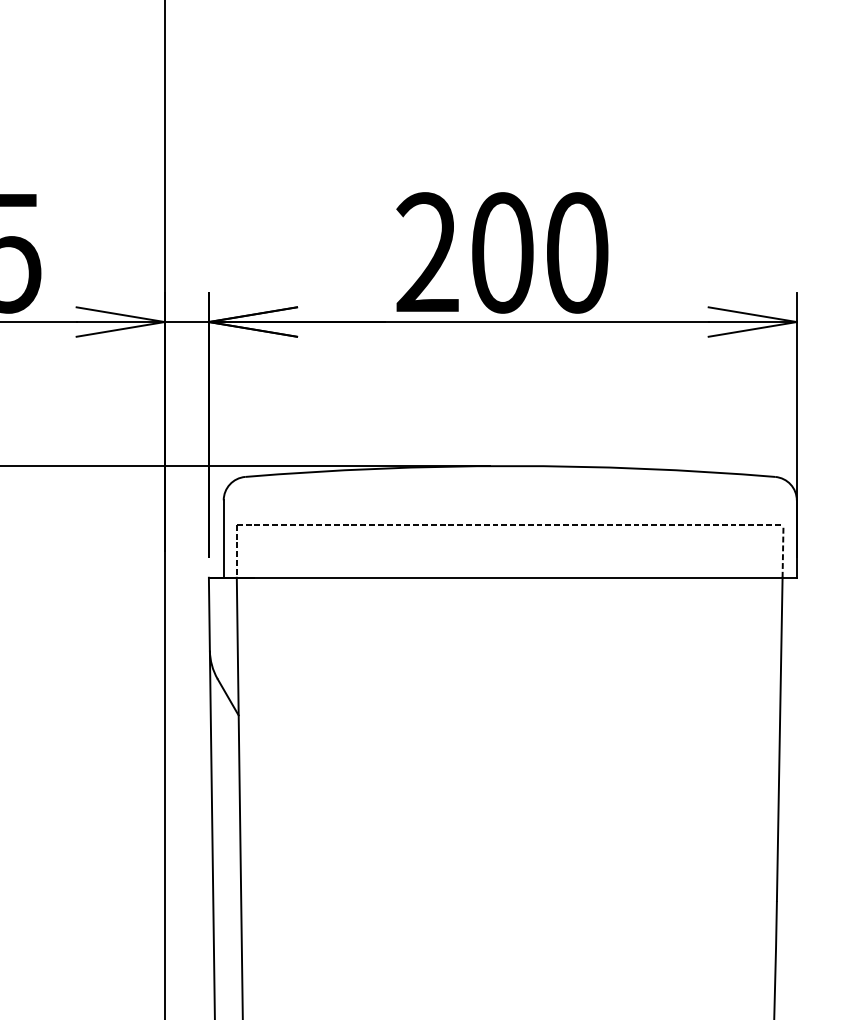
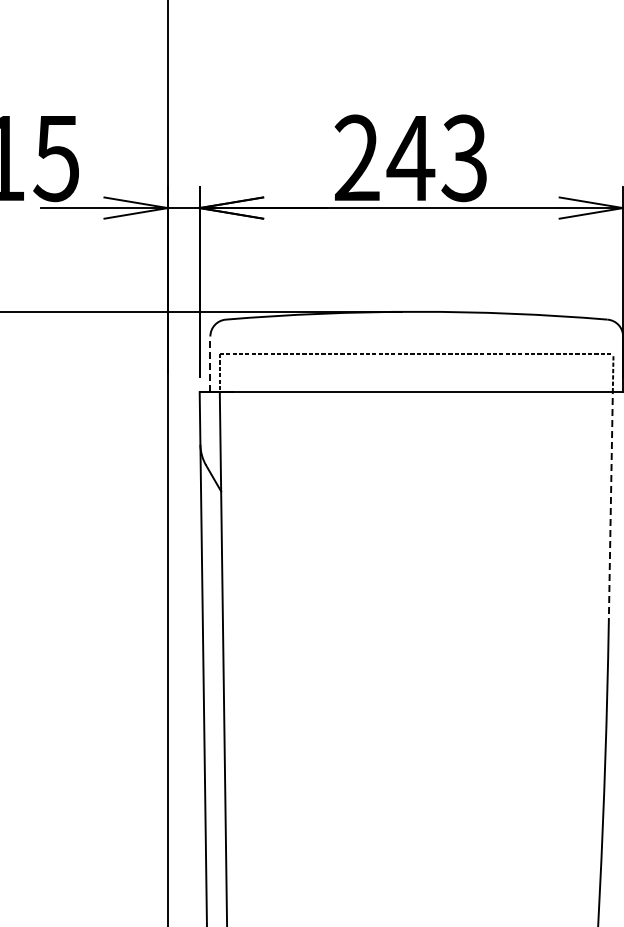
text: (537, 253) -> (436, 158), 200 -> 243
line: (223, 539) -> (210, 364), solid -> dashed
line: (779, 739) -> (610, 508), solid -> dashed

